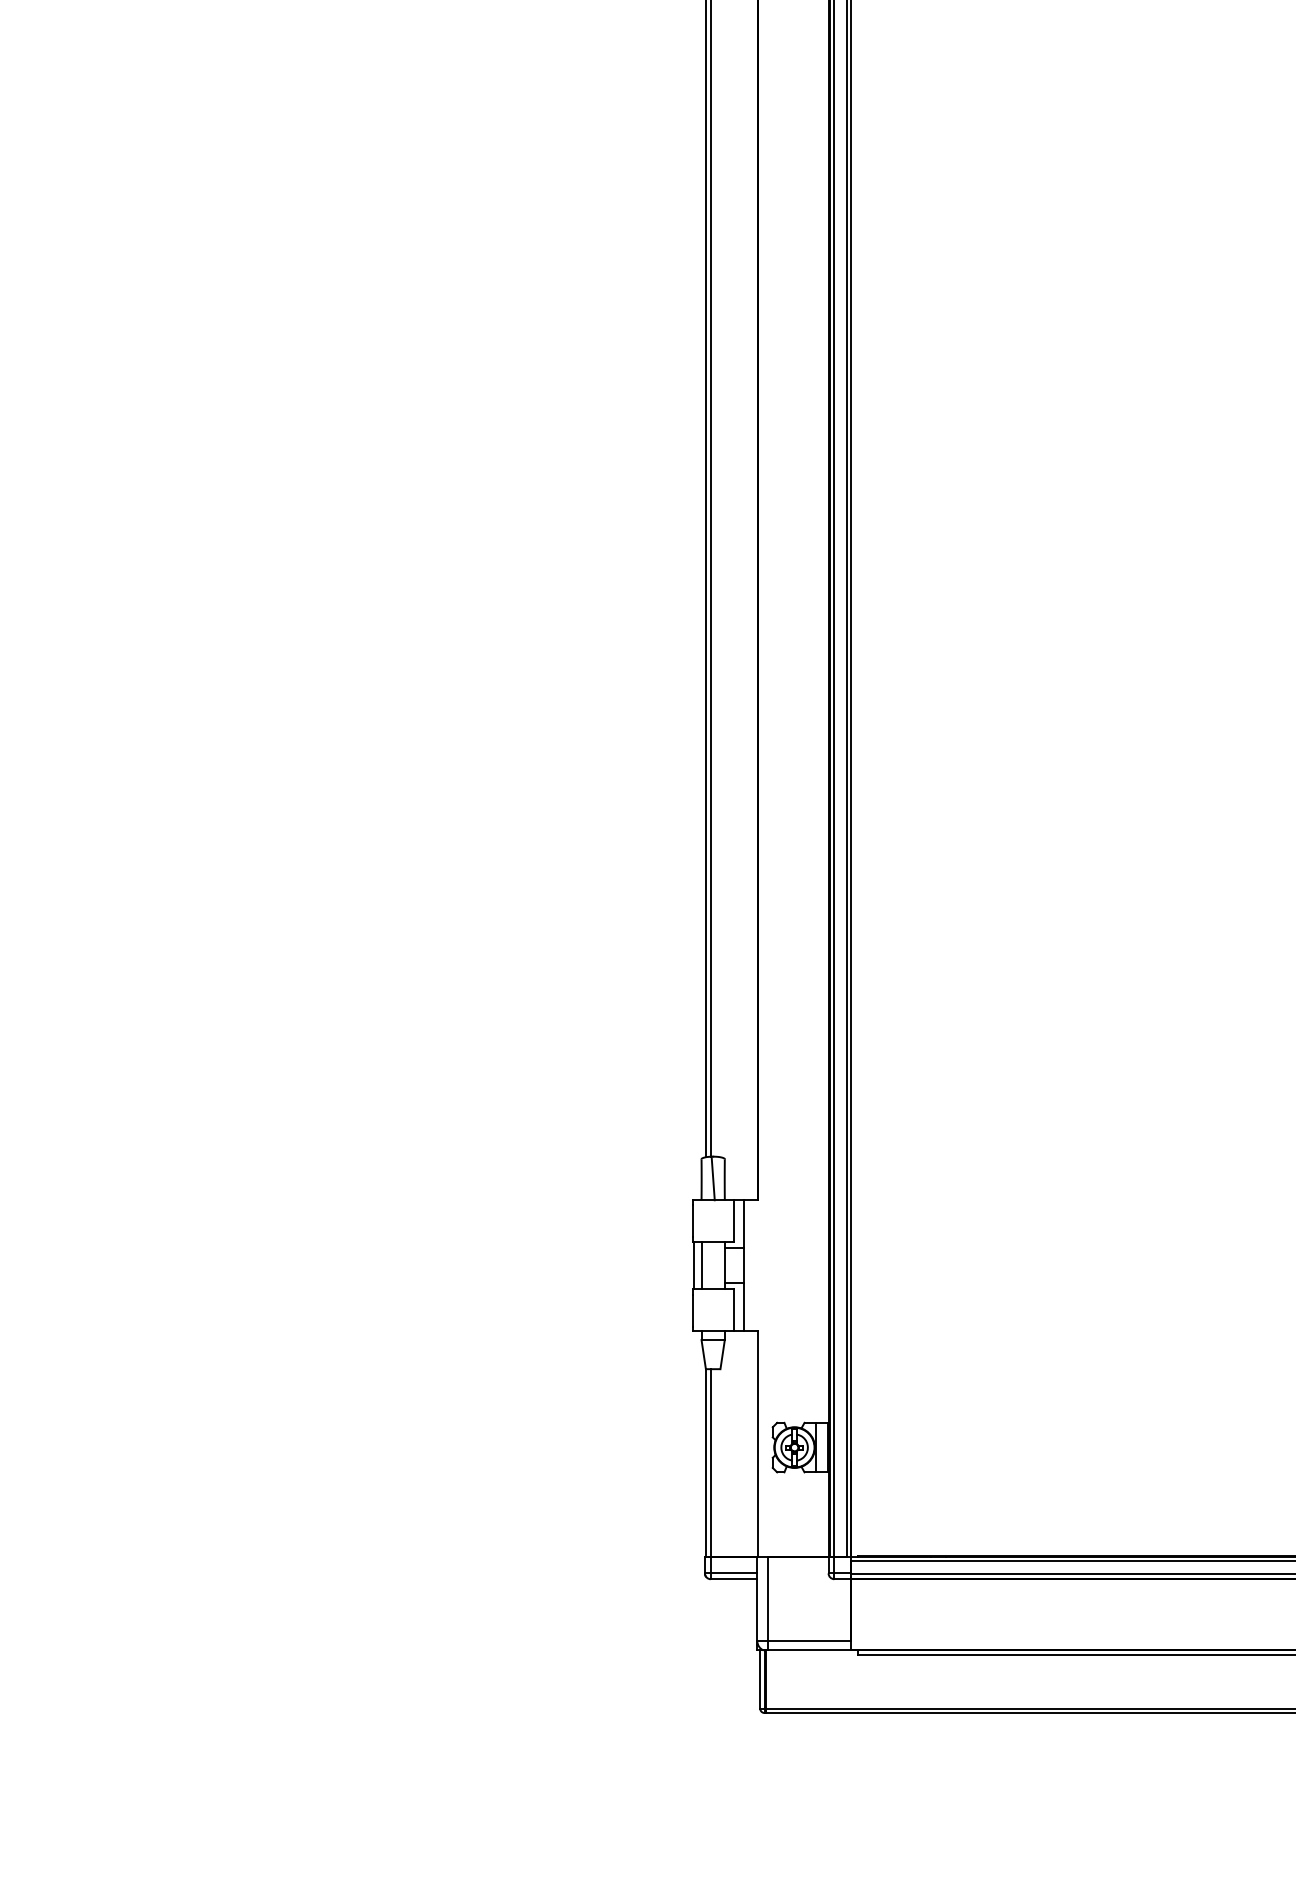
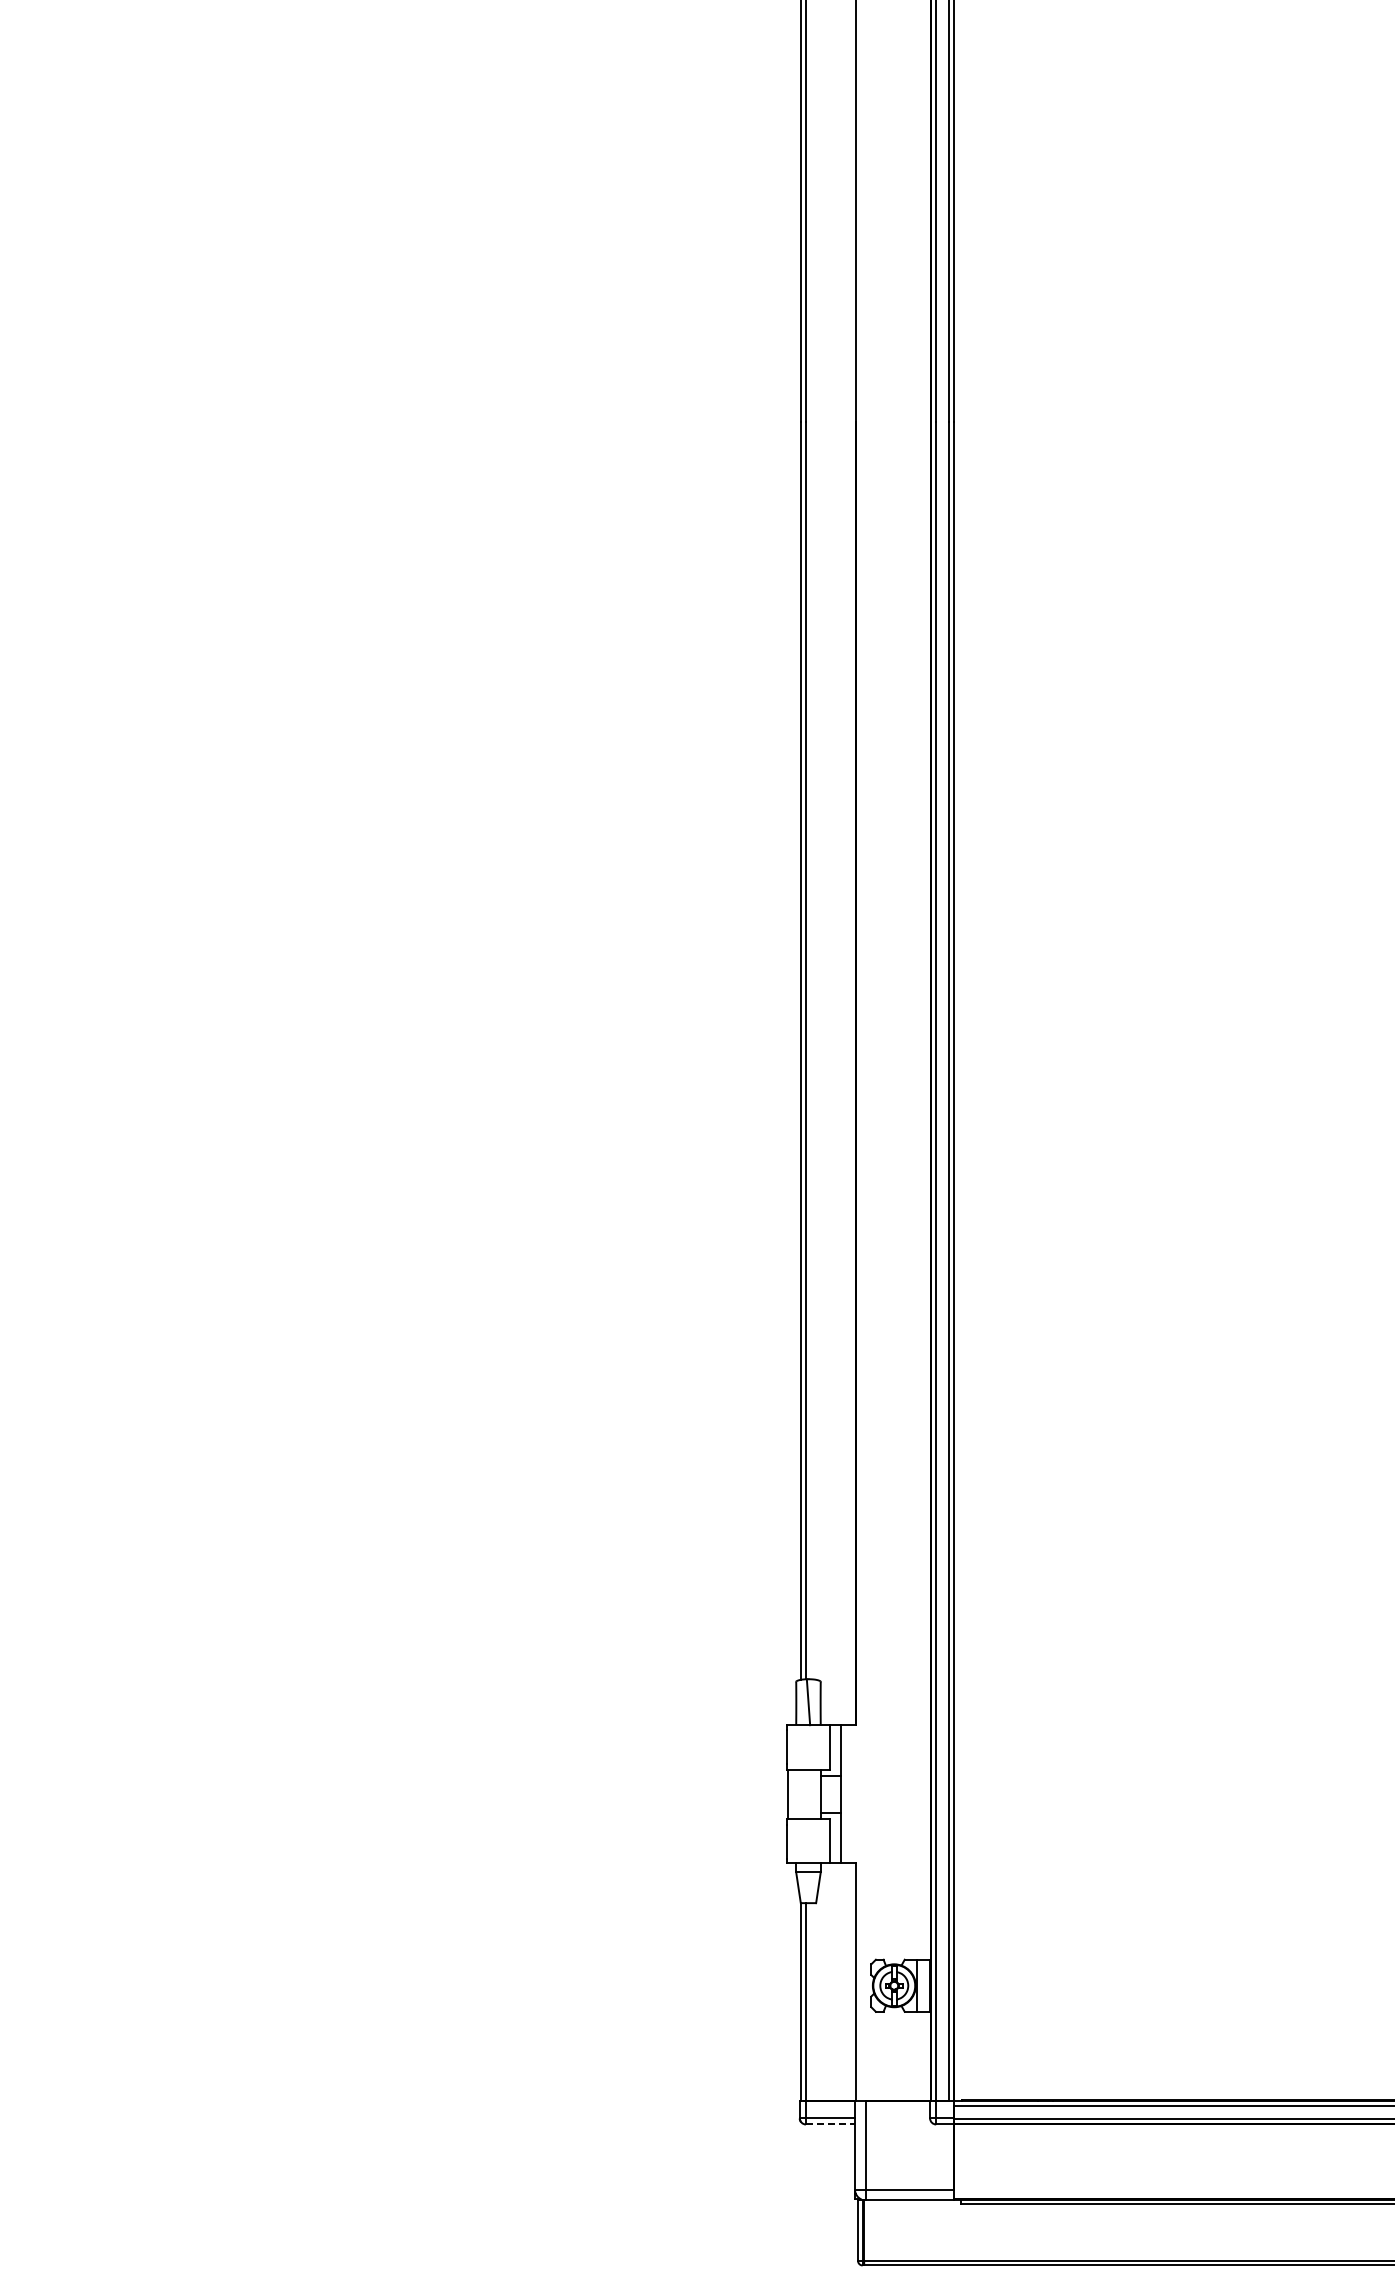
line: (701, 1265) -> (796, 1793), removed
line: (734, 1579) -> (830, 2124), solid -> dashed

